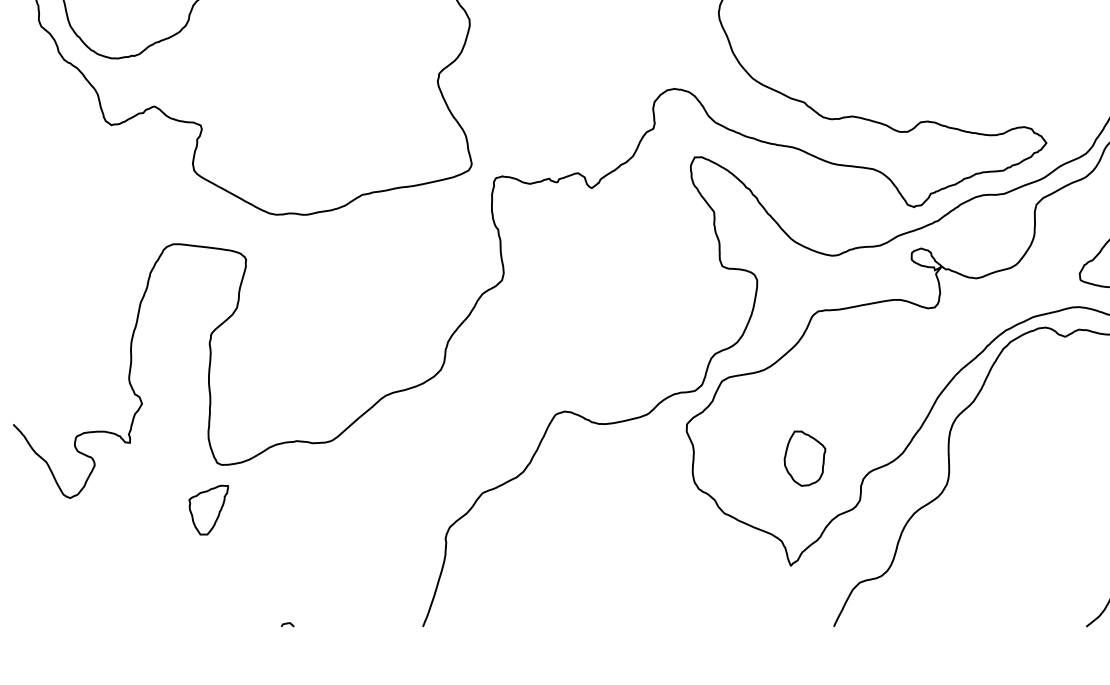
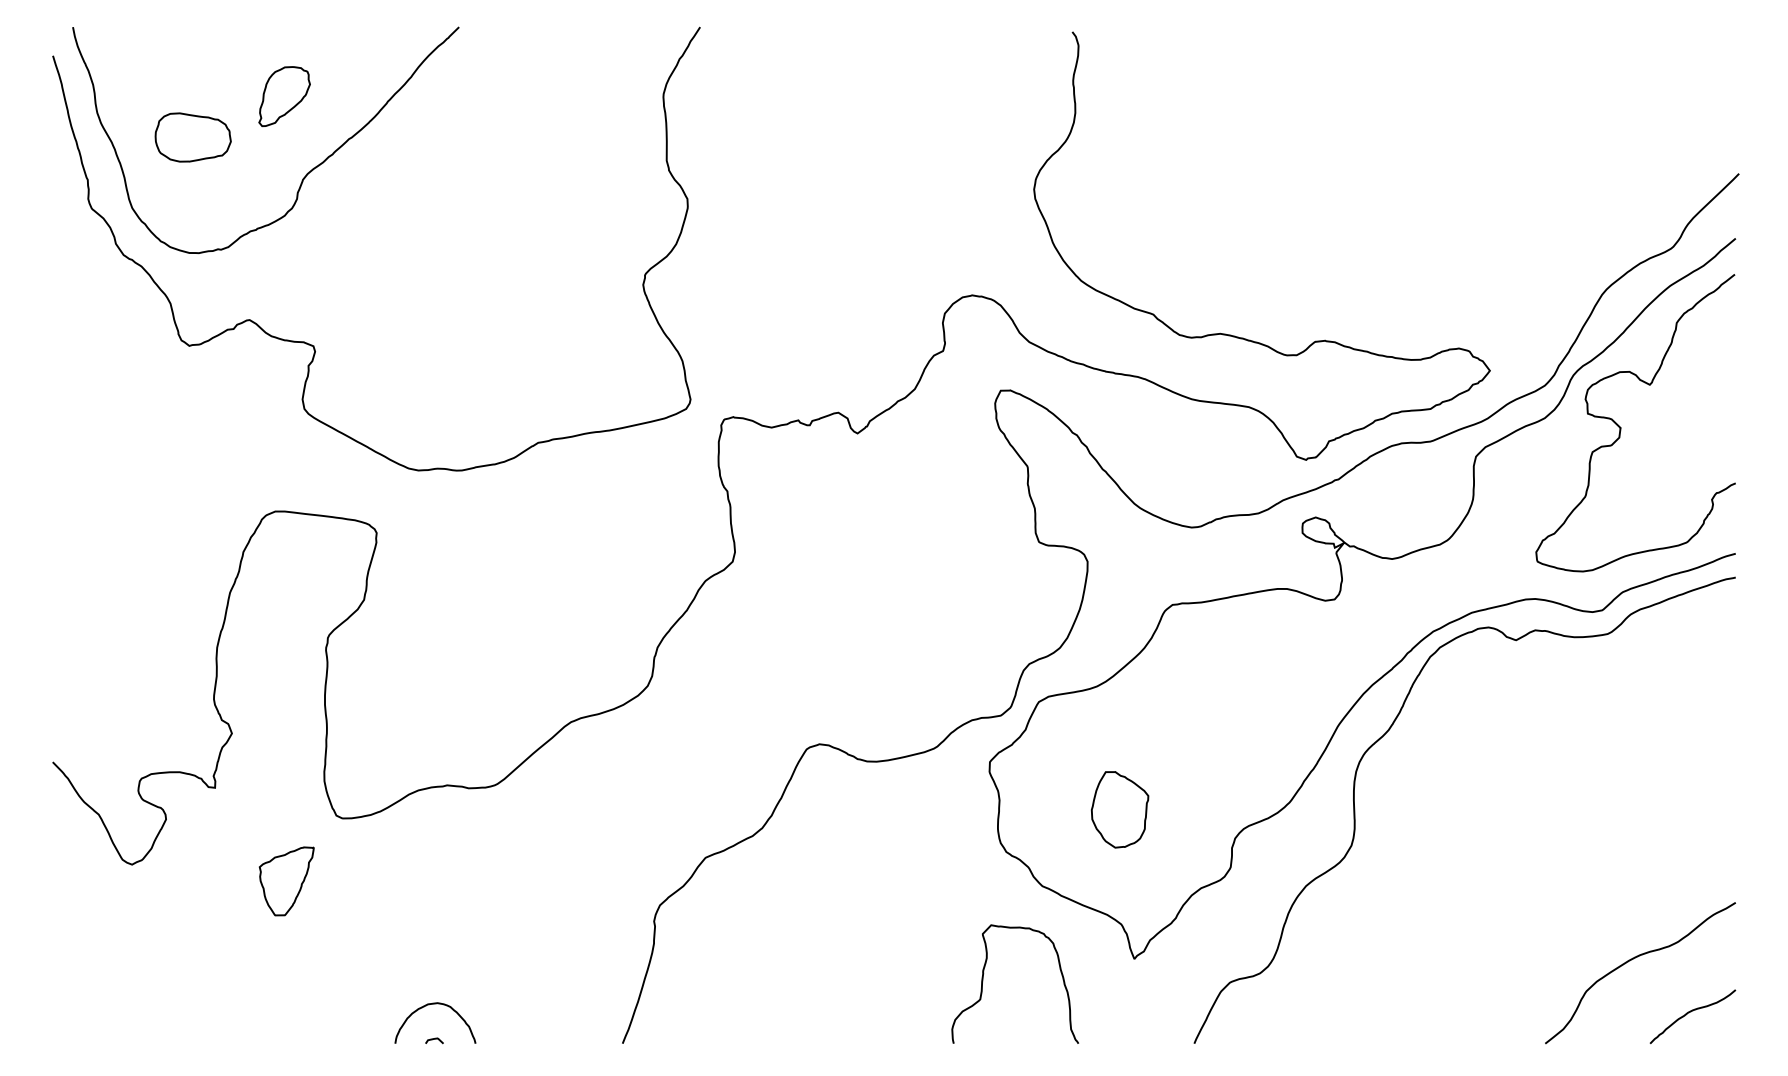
part: (804, 458) -> (1119, 809), moved
part: (208, 510) -> (286, 881), moved
curve: (682, 582) -> (983, 981), added
curve: (288, 598) -> (435, 1004), added

